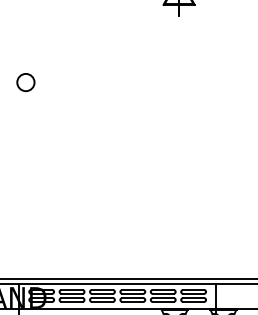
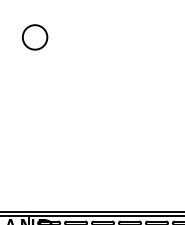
circle: (25, 82) -> (34, 37), size x1.6

